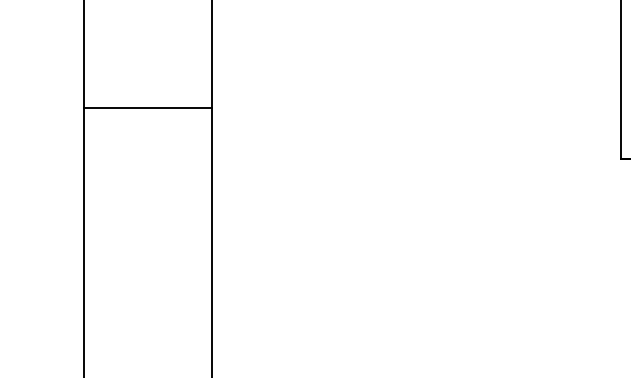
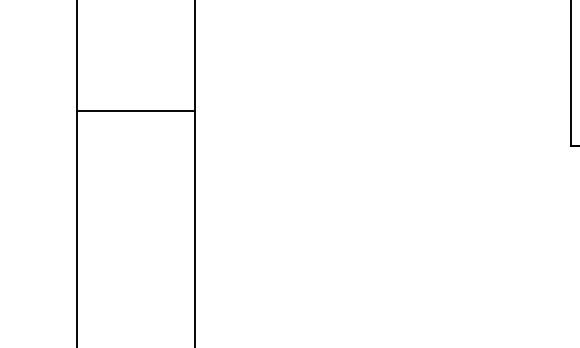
line: (147, 108) -> (135, 111), moved

